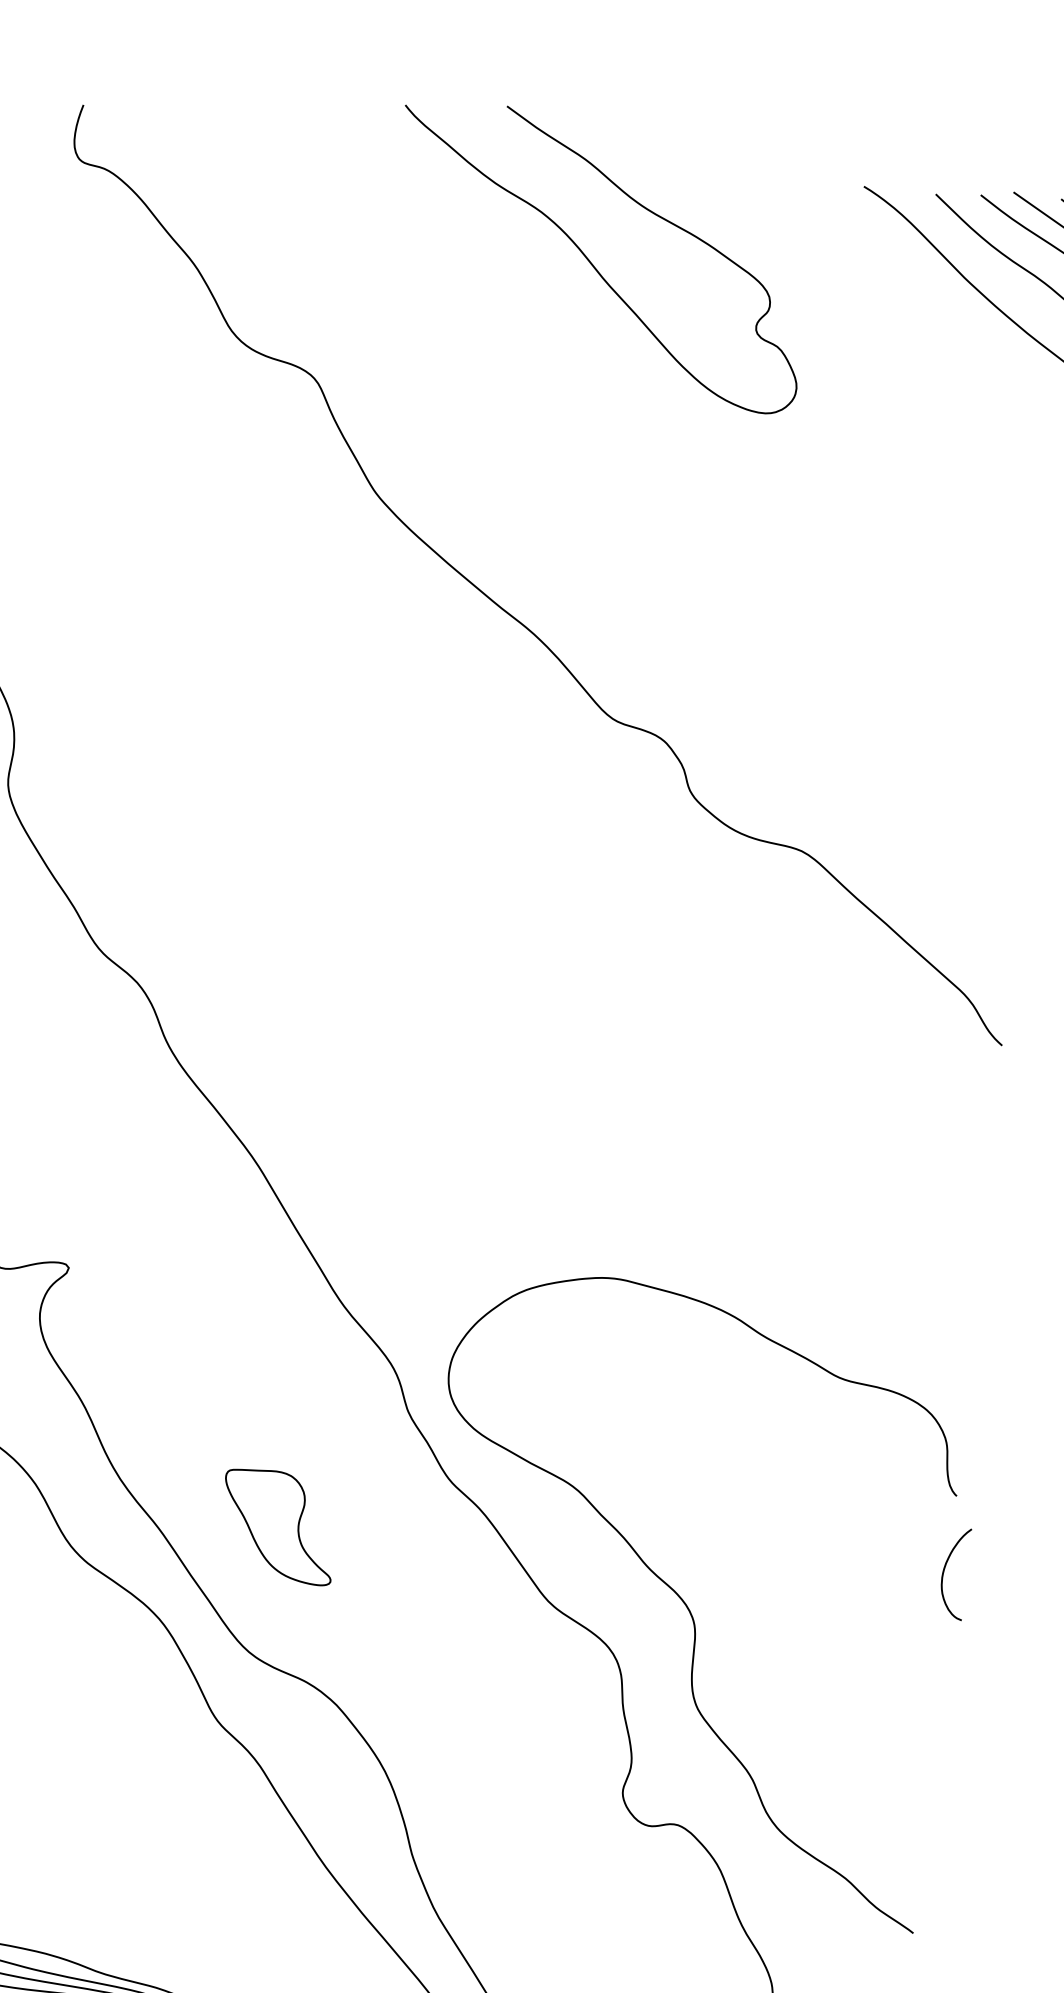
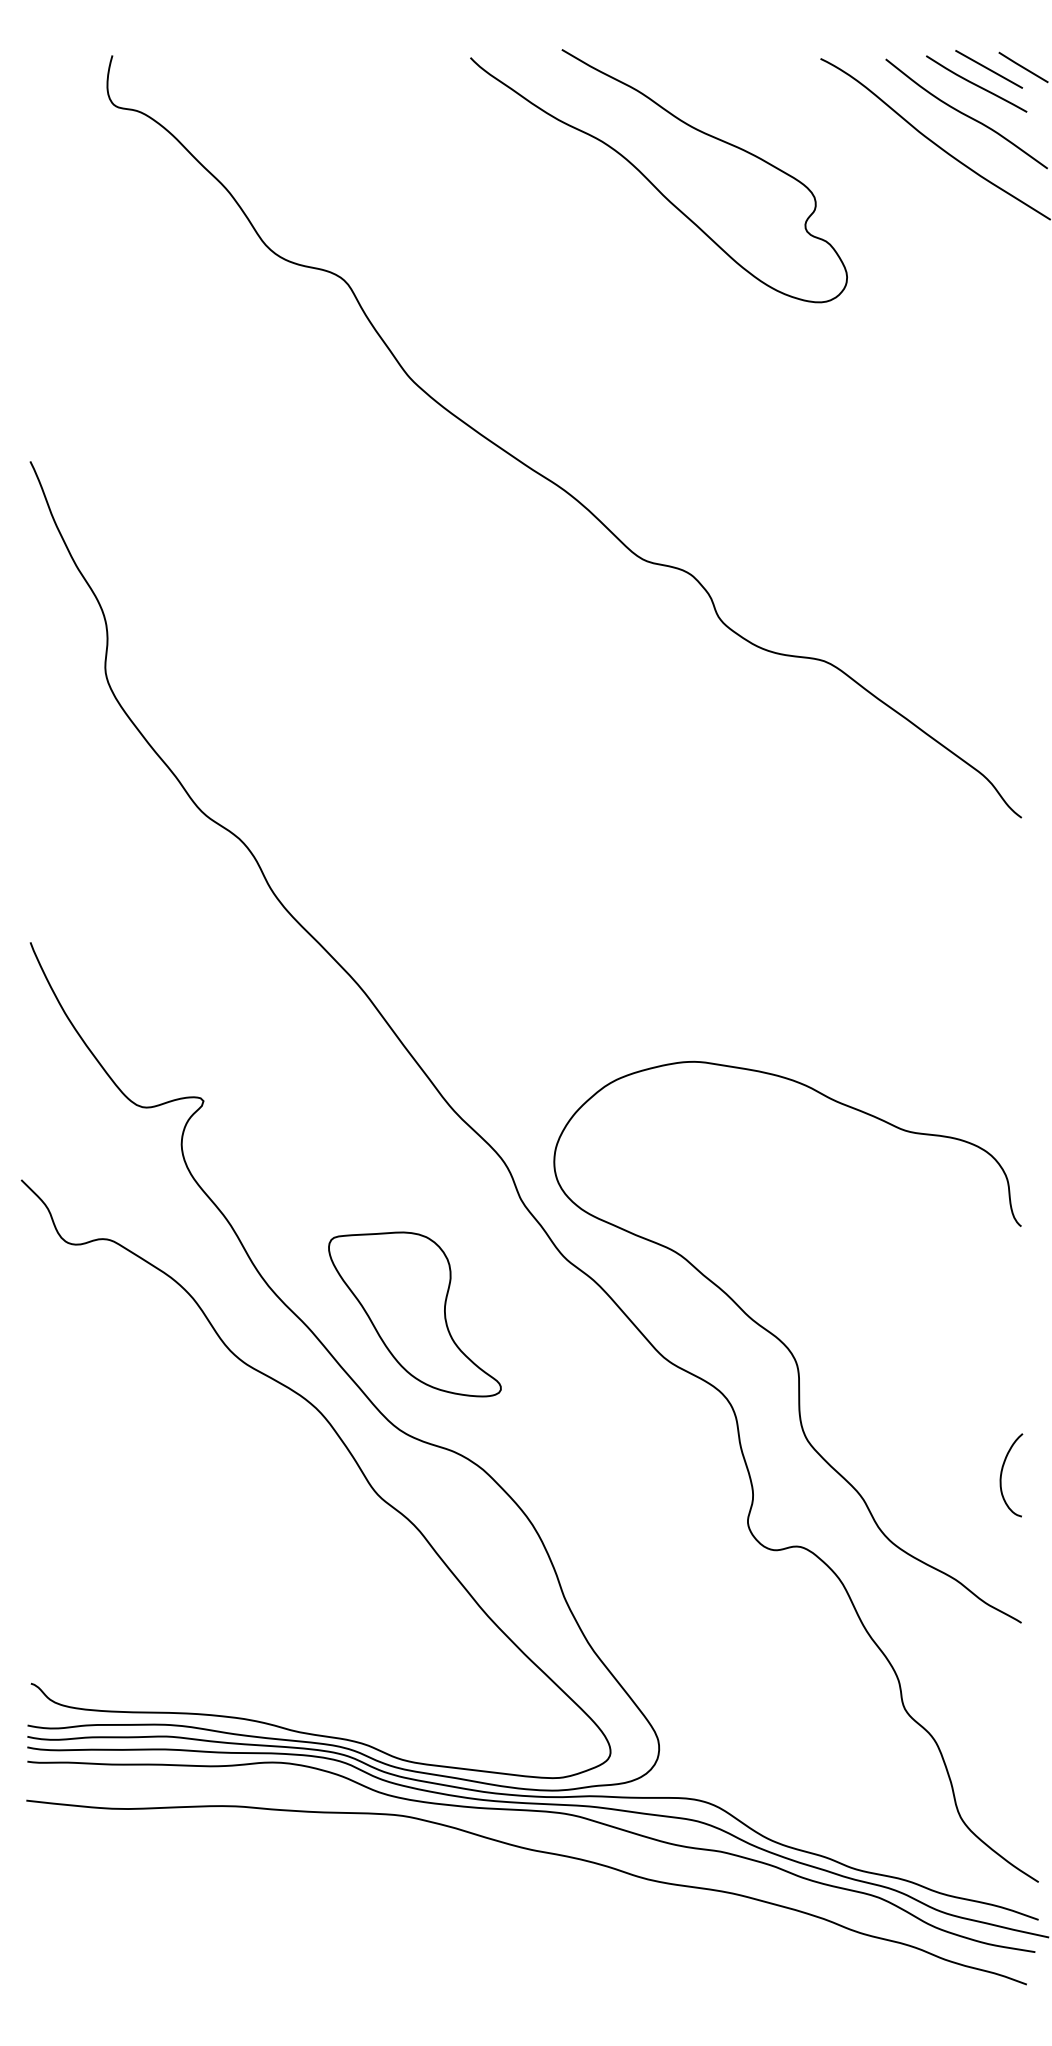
curve: (592, 262) -> (652, 182), moved
part: (278, 1526) -> (414, 1314), size x1.67
curve: (945, 1570) -> (1002, 1473), moved

